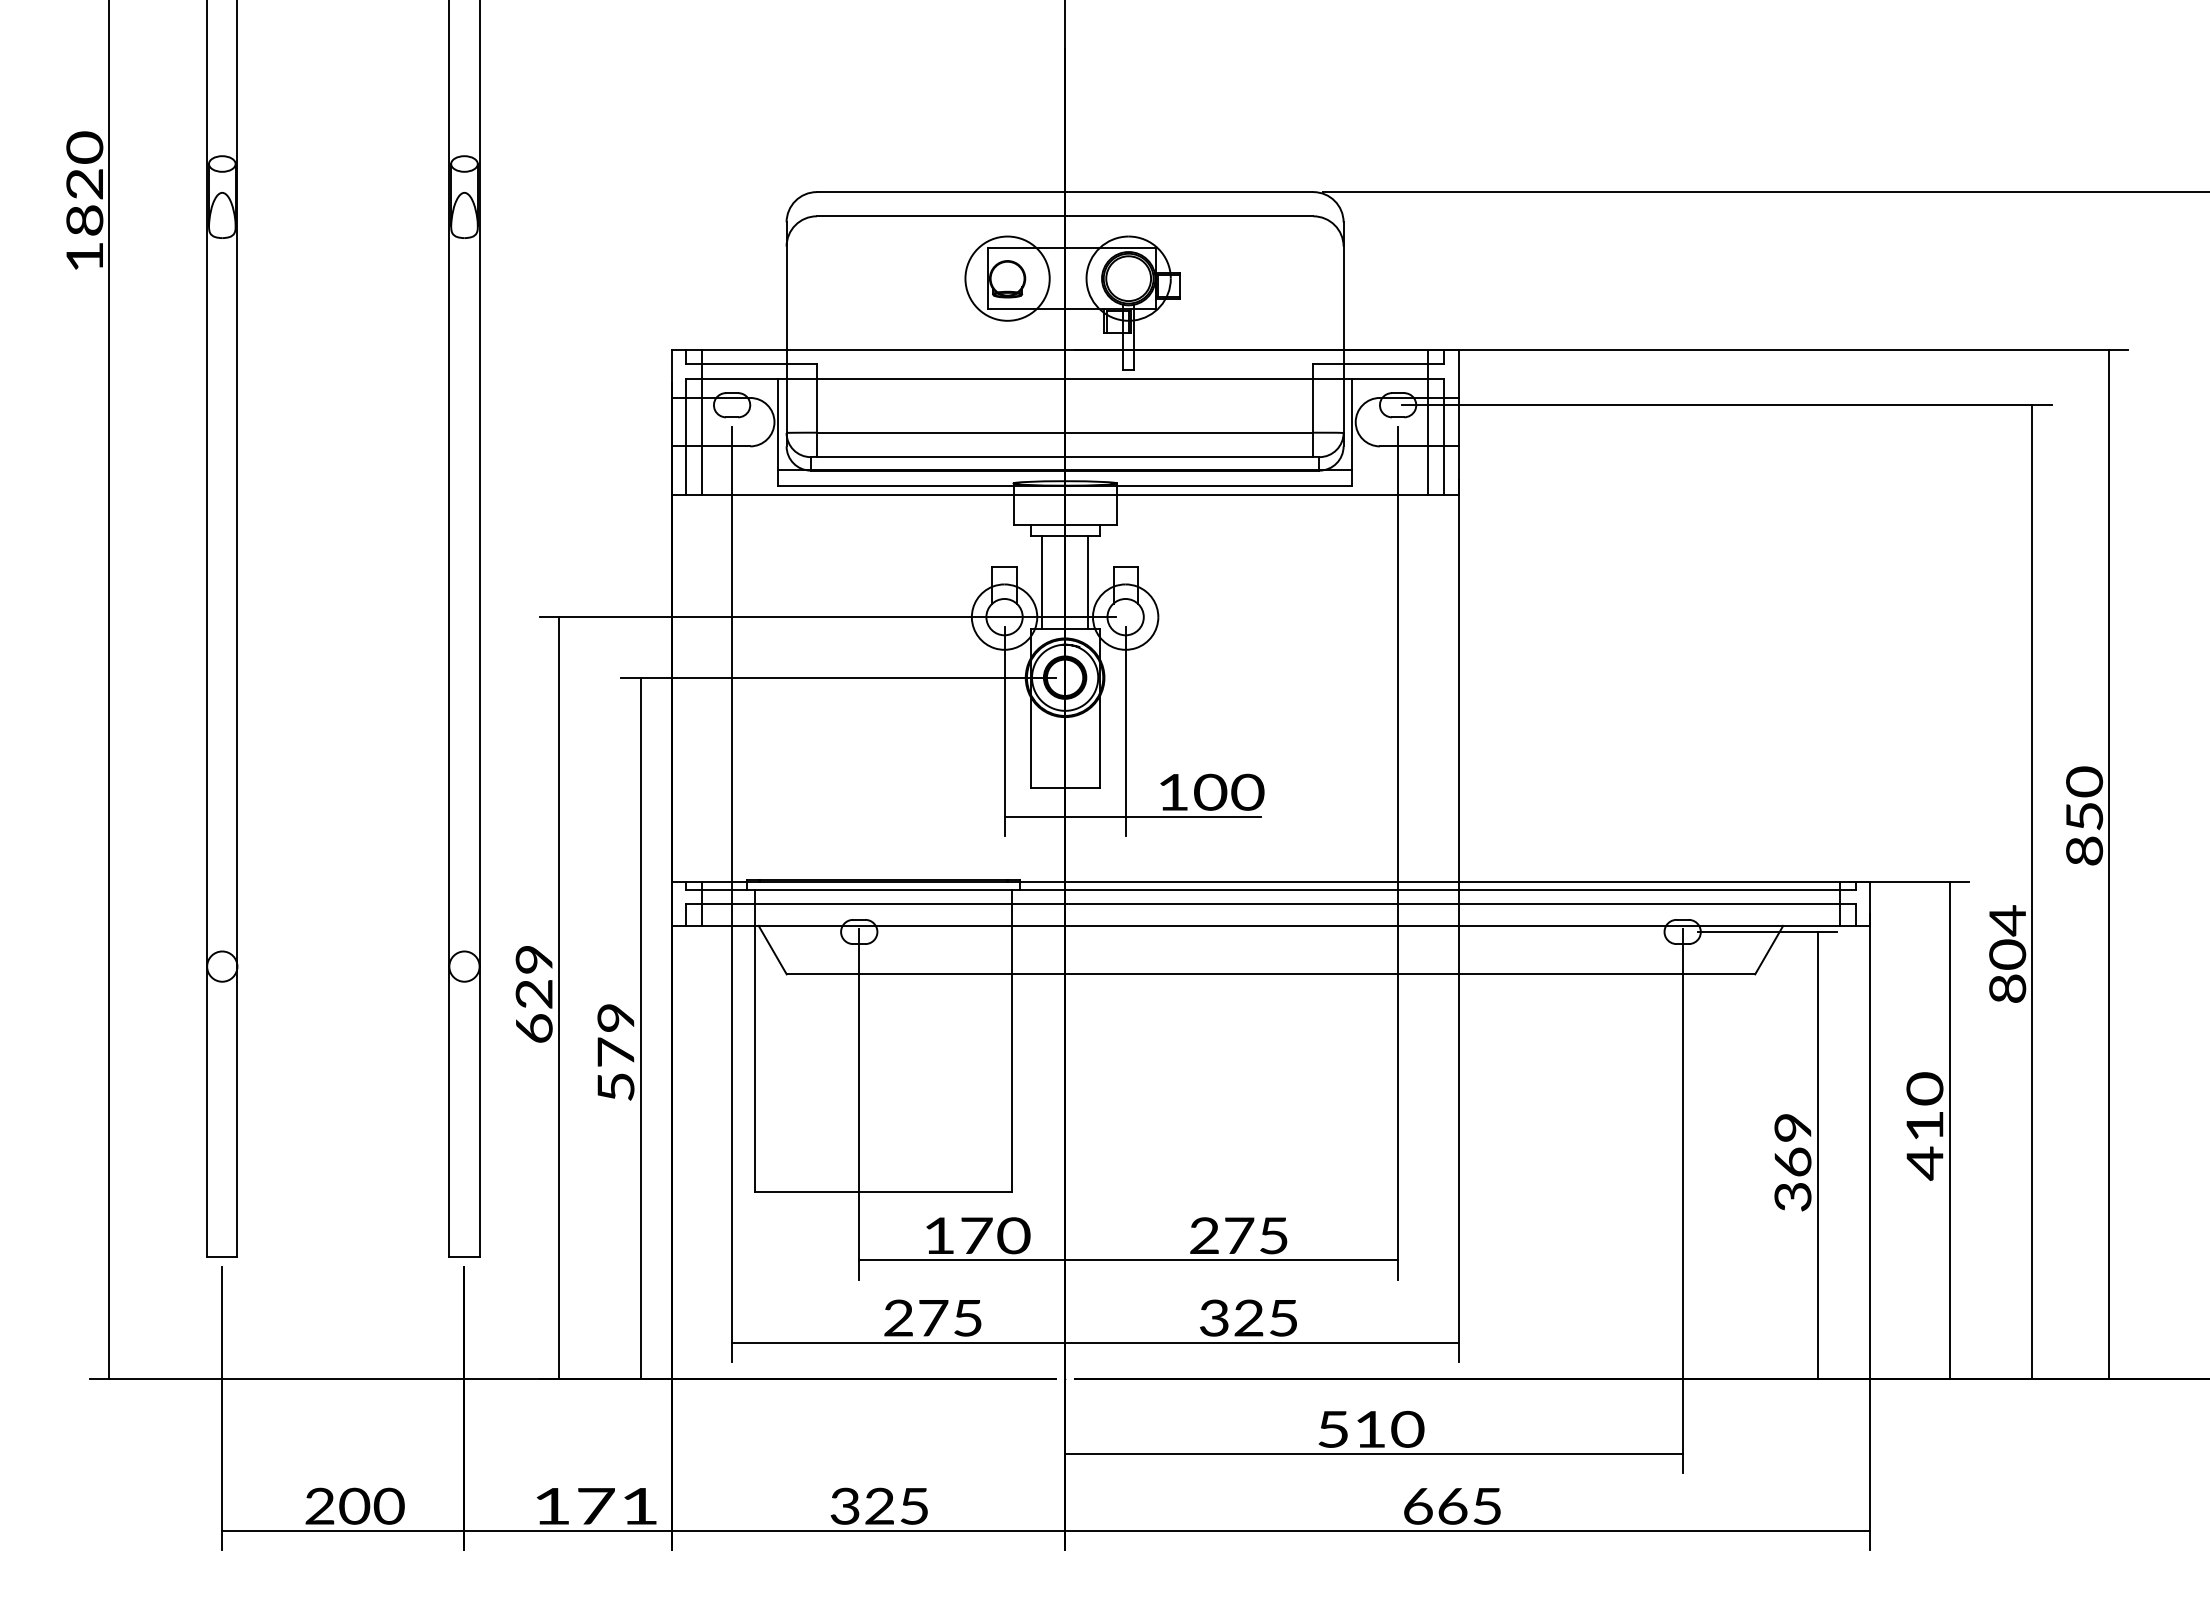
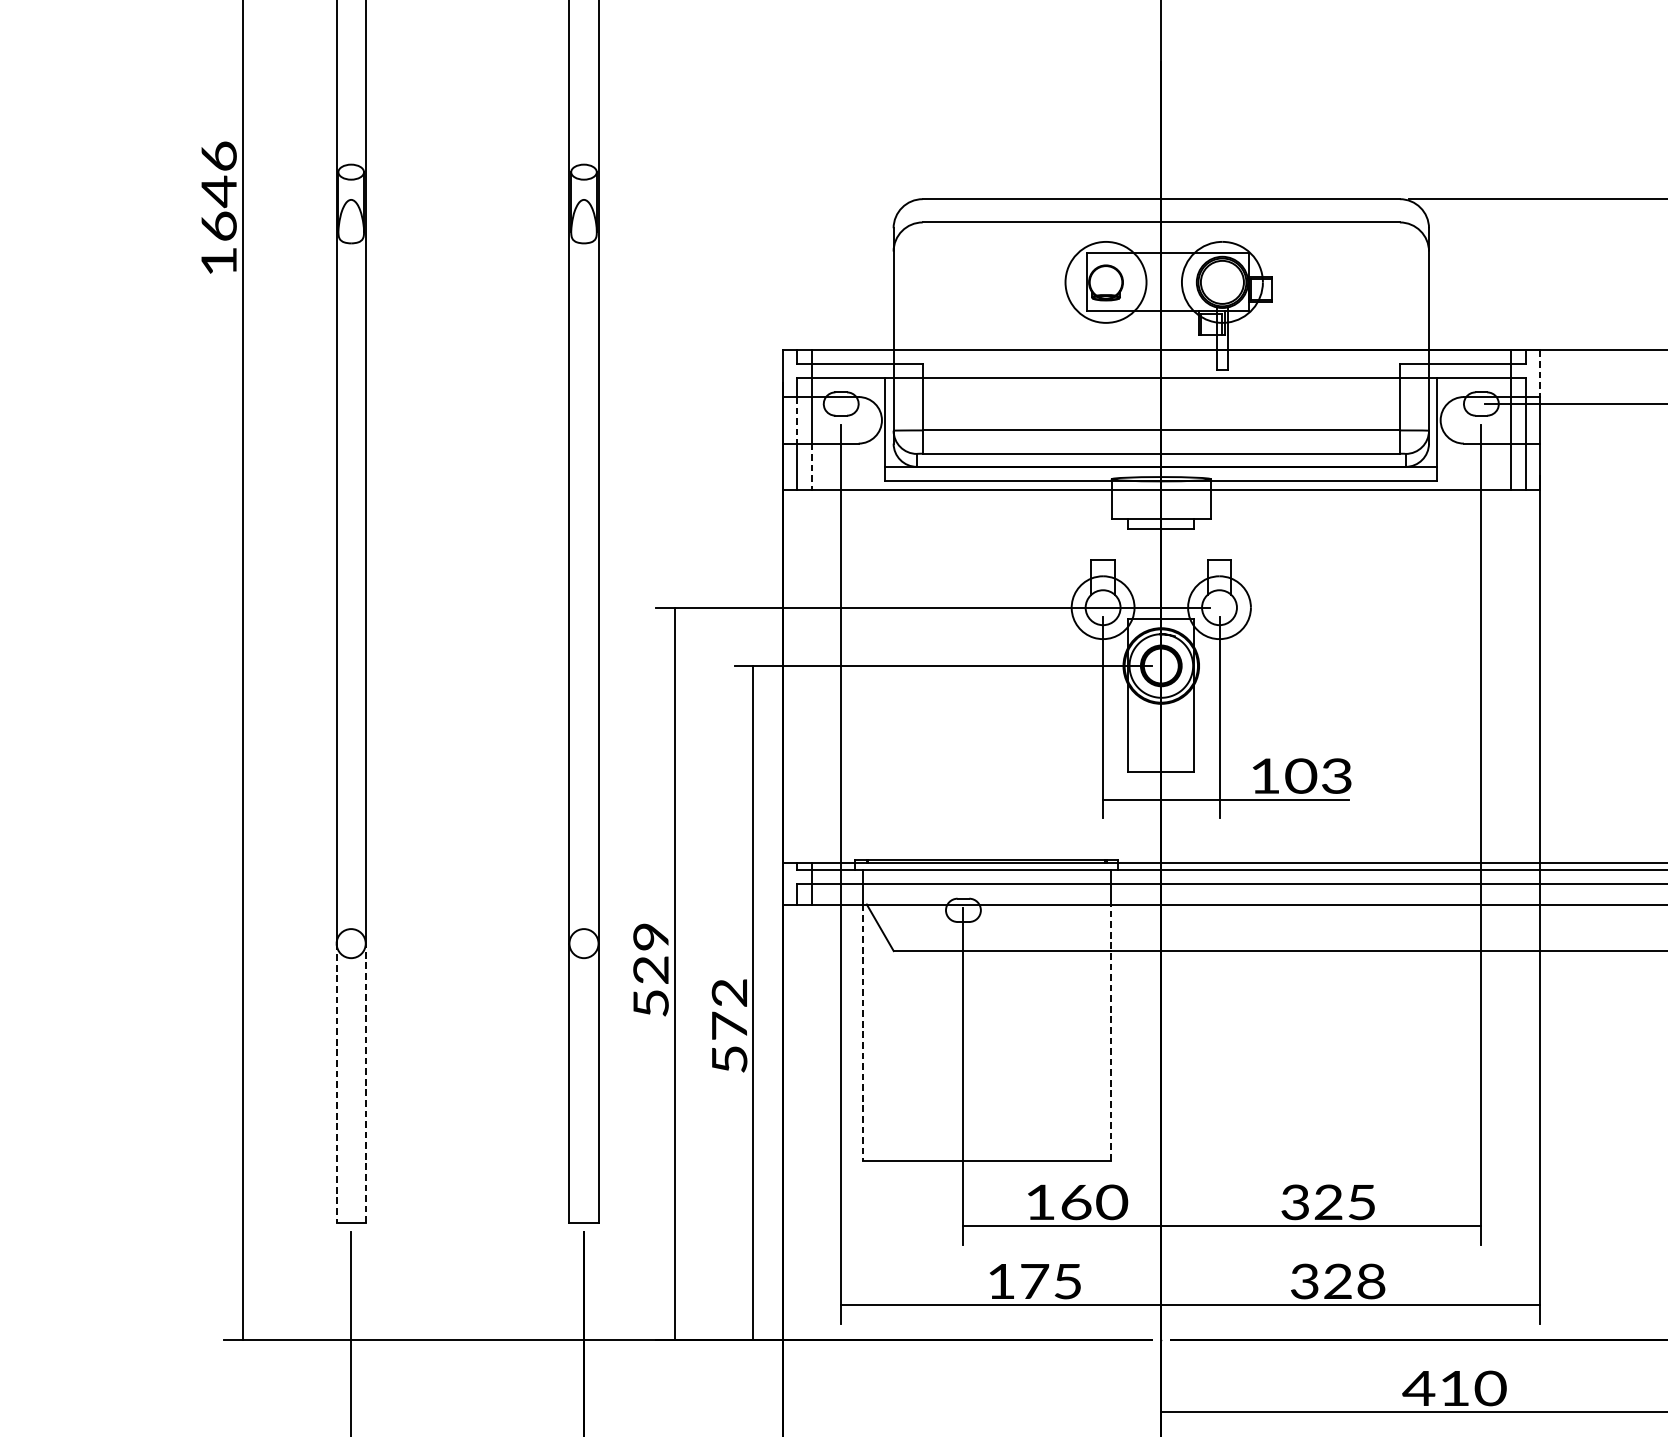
text: (84, 183) -> (218, 190), 1820 -> 1646
line: (1458, 374) -> (1539, 374), solid -> dashed
line: (686, 422) -> (797, 420), solid -> dashed
line: (701, 471) -> (811, 467), solid -> dashed
line: (1042, 582) -> (1139, 574), removed
line: (1088, 582) -> (1183, 574), removed
text: (1247, 792) -> (1336, 776), 100 -> 103
text: (616, 1017) -> (730, 992), 579 -> 572
text: (534, 1028) -> (651, 1003), 629 -> 529
line: (1012, 1058) -> (1110, 1031), solid -> dashed
line: (754, 1059) -> (862, 1032), solid -> dashed
line: (237, 1111) -> (365, 1082), solid -> dashed
line: (207, 1112) -> (336, 1083), solid -> dashed
text: (976, 1235) -> (1076, 1202), 170 -> 160
text: (1222, 1235) -> (1312, 1202), 275 -> 325
text: (898, 1317) -> (1001, 1280), 275 -> 175
text: (1283, 1317) -> (1371, 1280), 325 -> 328
text: (1332, 1429) -> (1418, 1388), 510 -> 410

